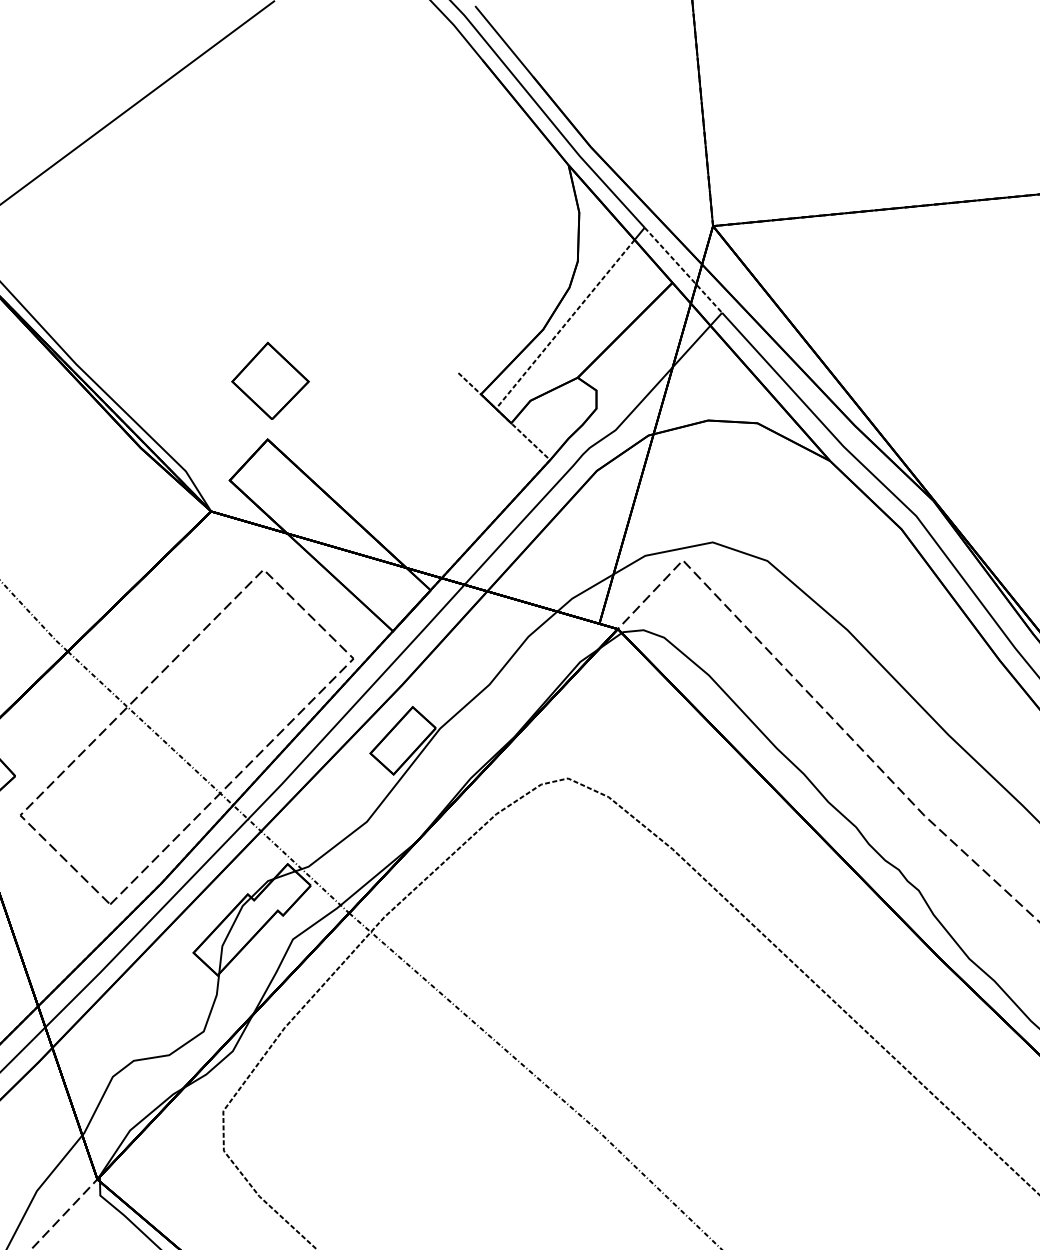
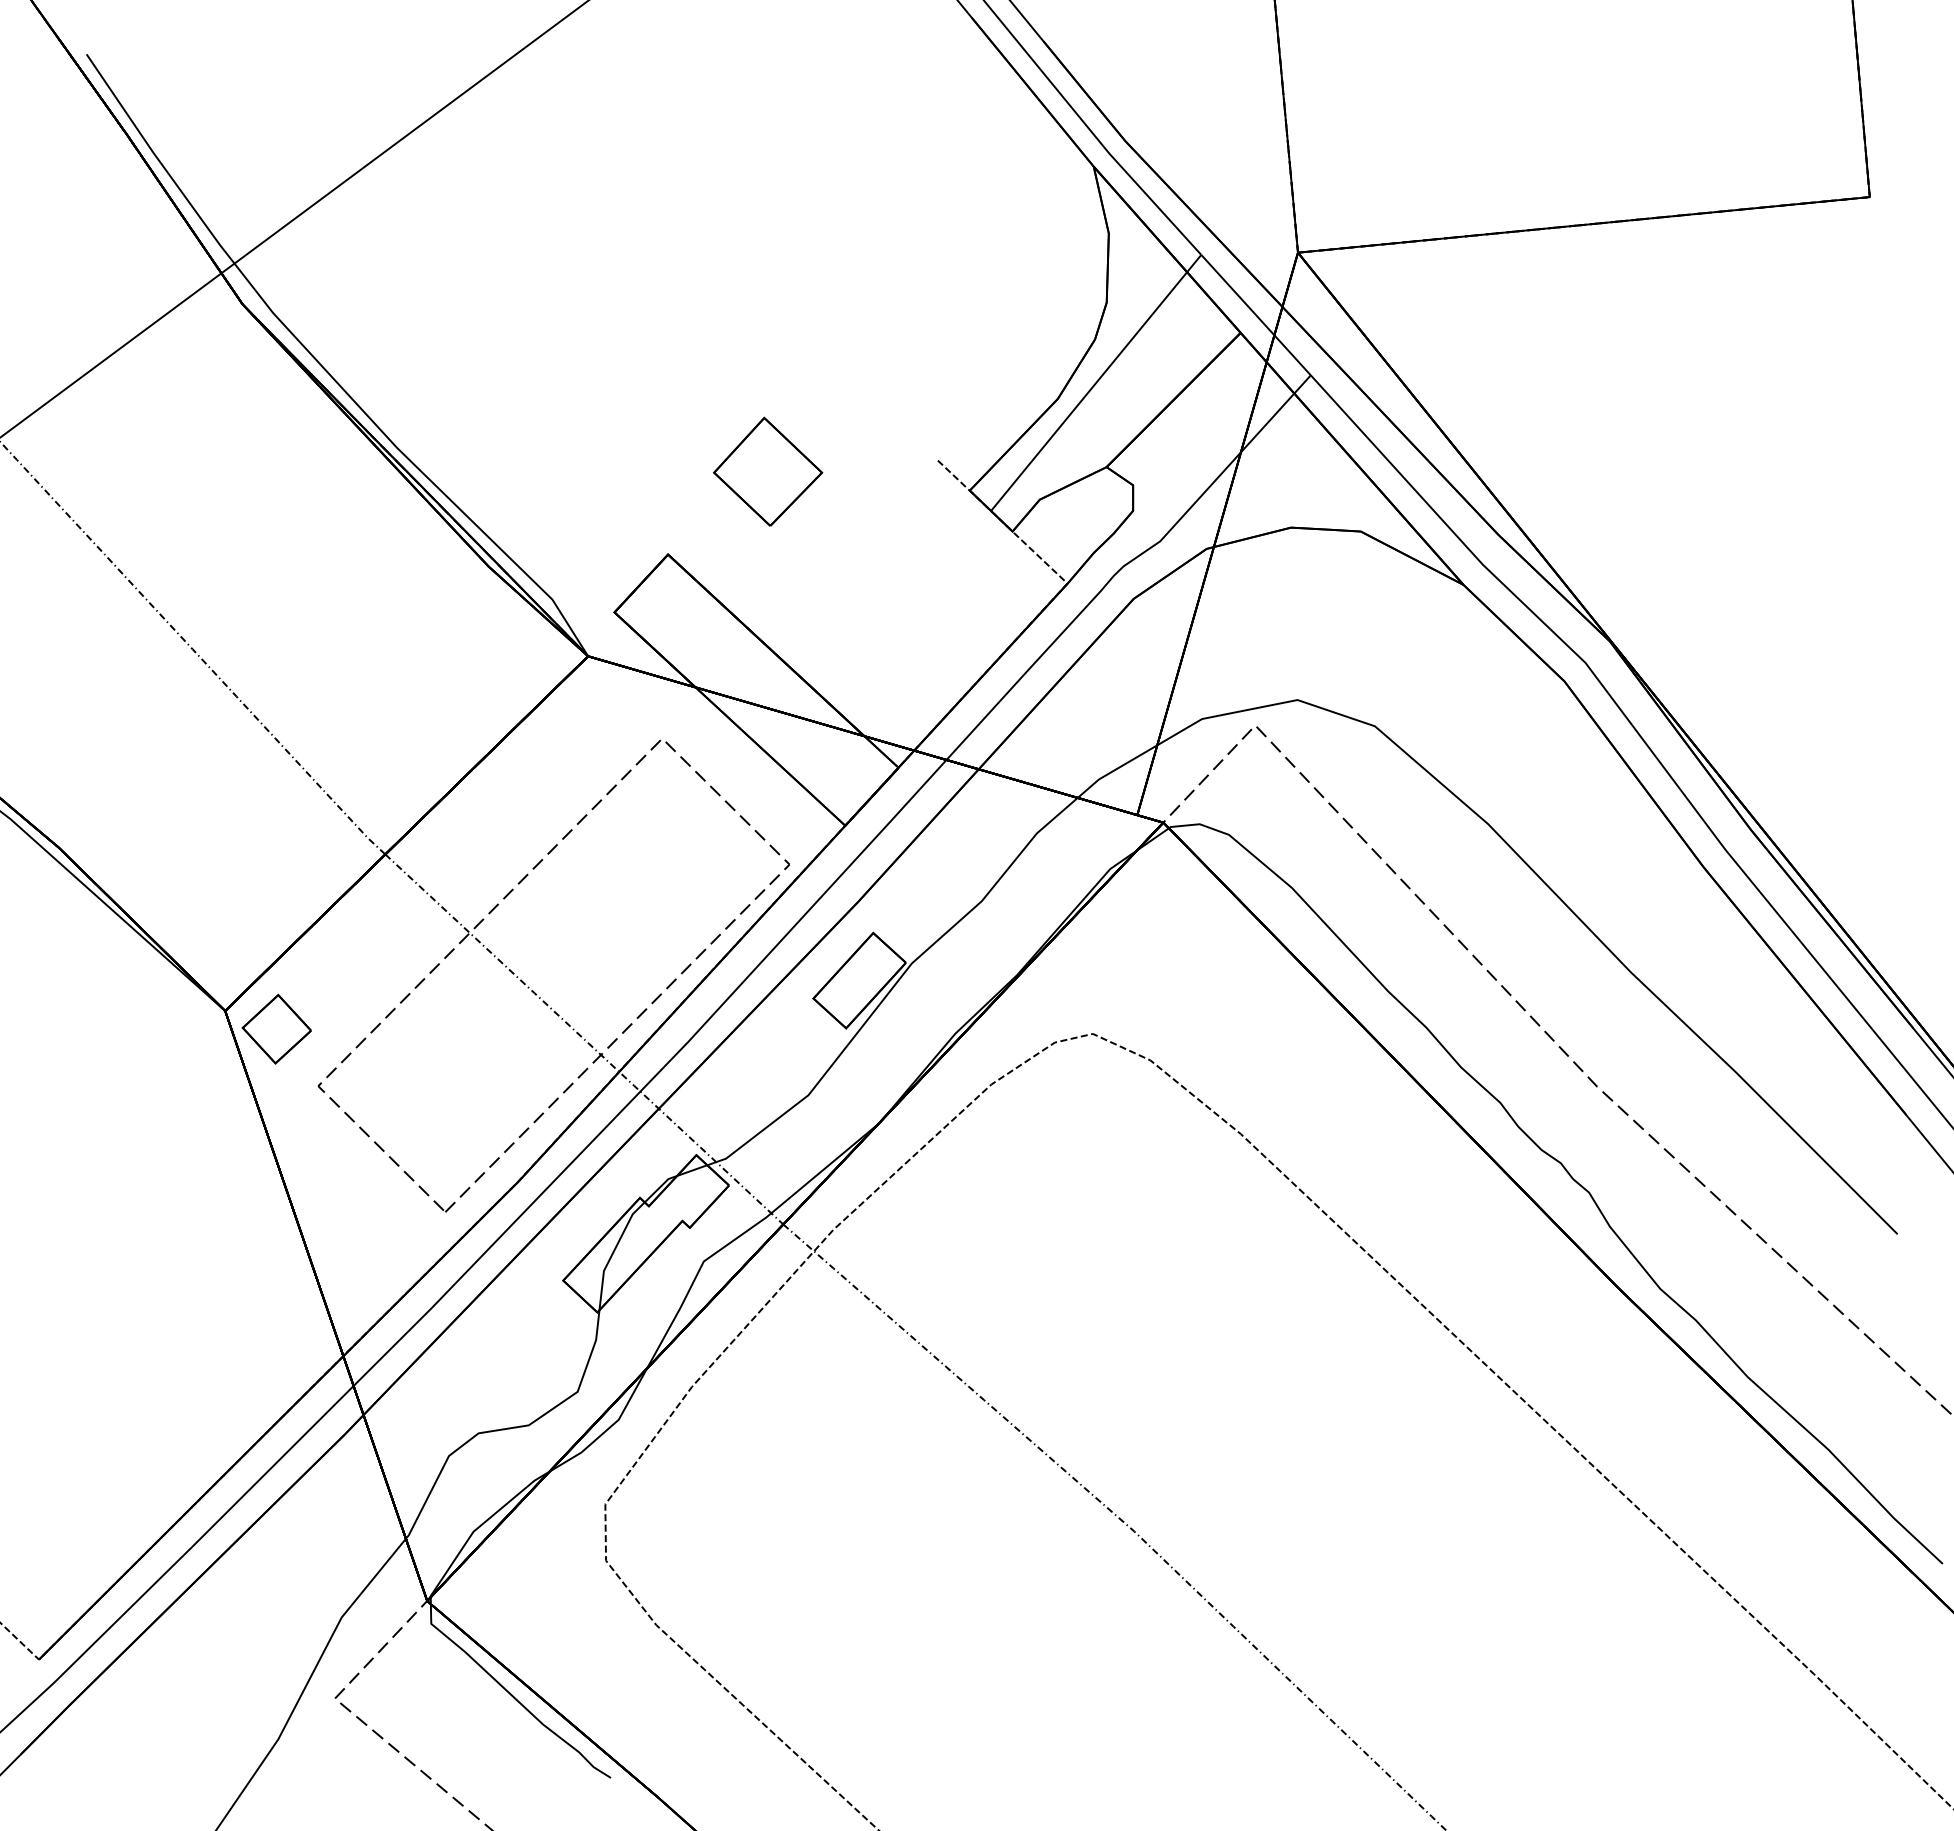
line: (683, 270) -> (1256, 315), dashed -> solid
line: (564, 324) -> (1088, 392), dashed -> solid
part: (270, 380) -> (768, 471), moved

